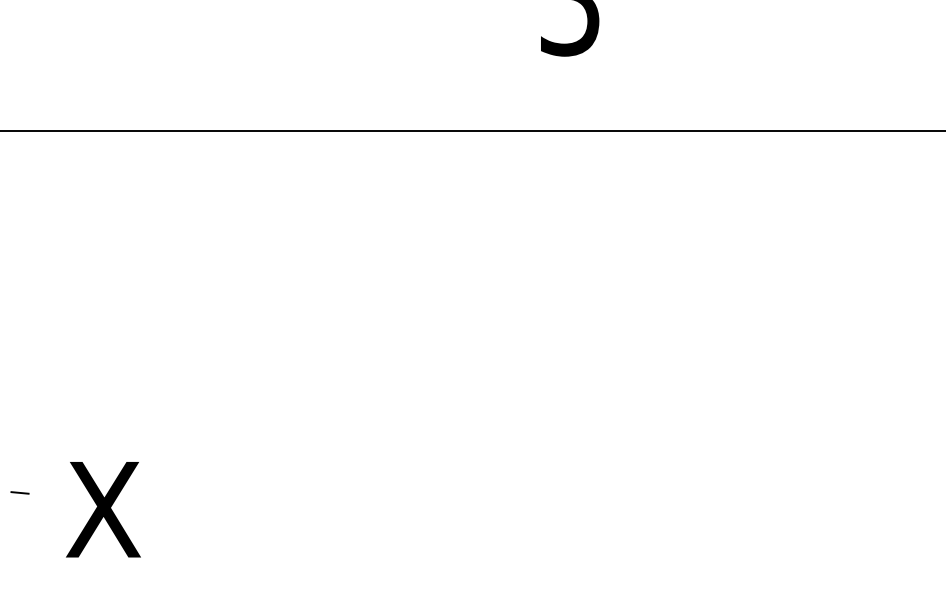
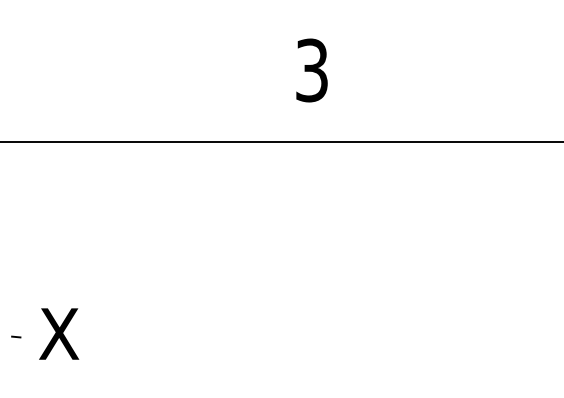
text: (104, 508) -> (59, 333), moved

